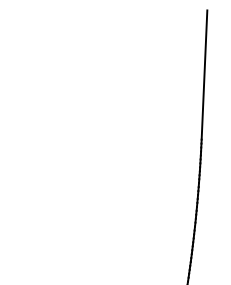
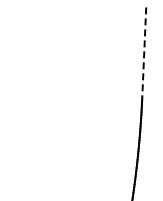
line: (204, 74) -> (144, 52), solid -> dashed

